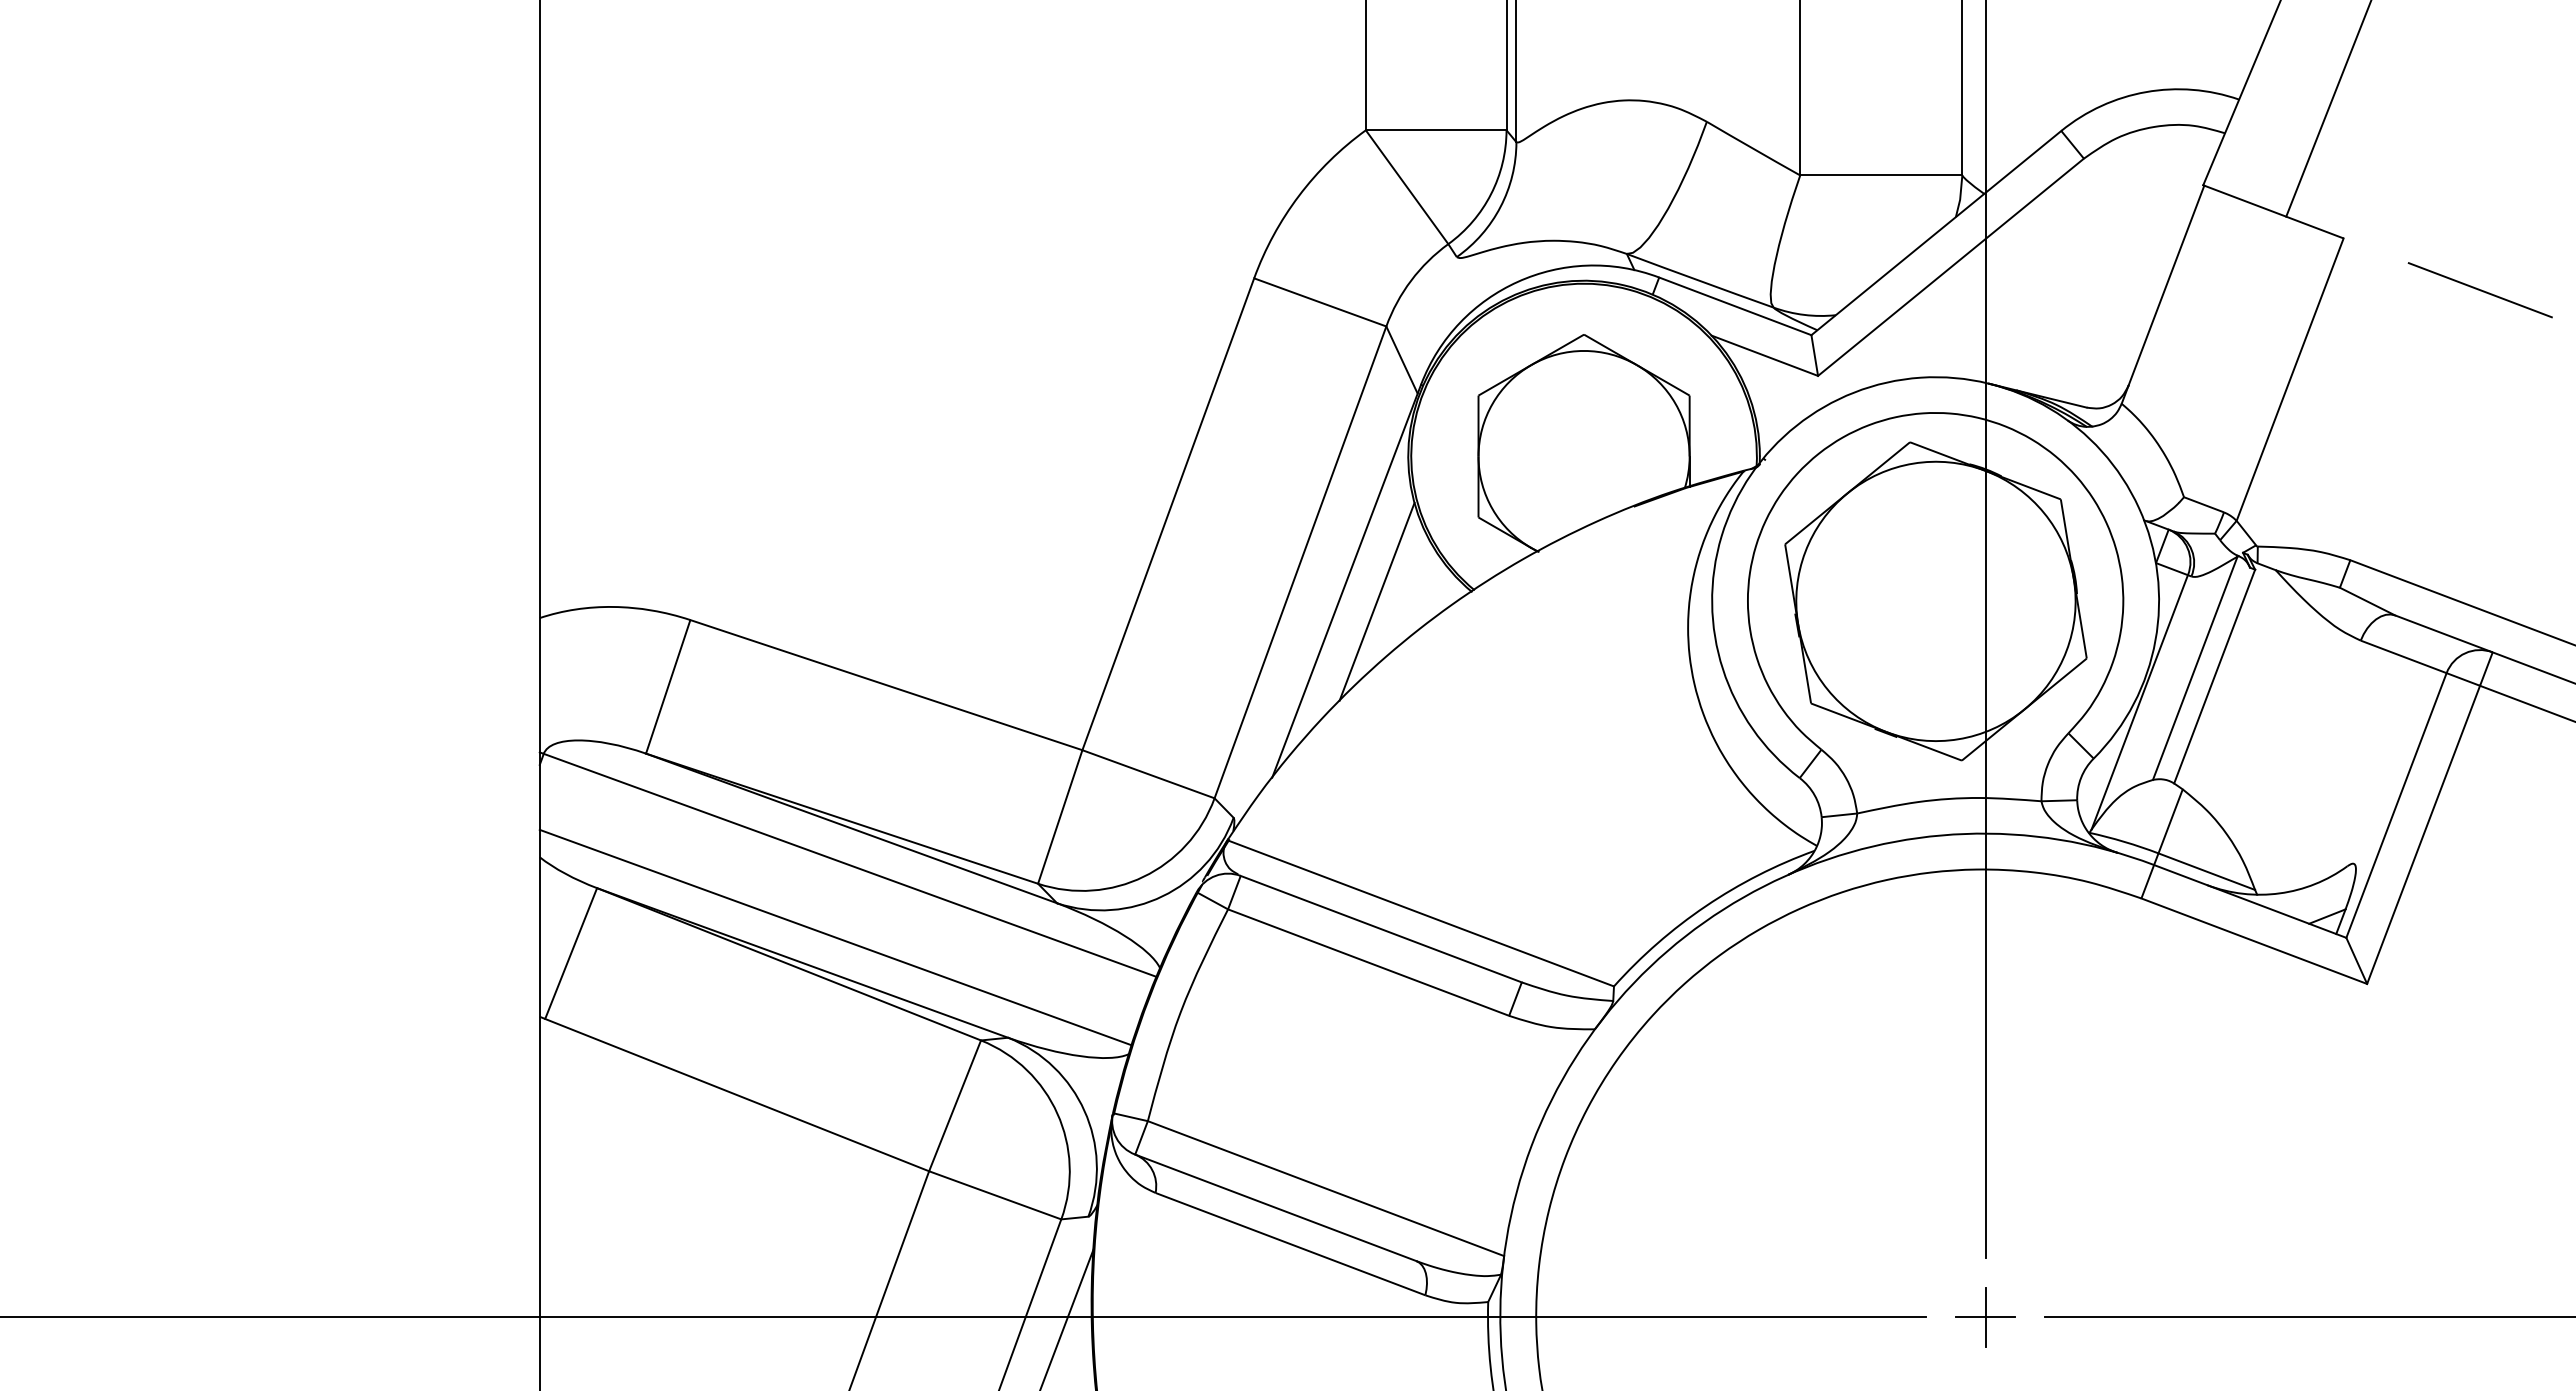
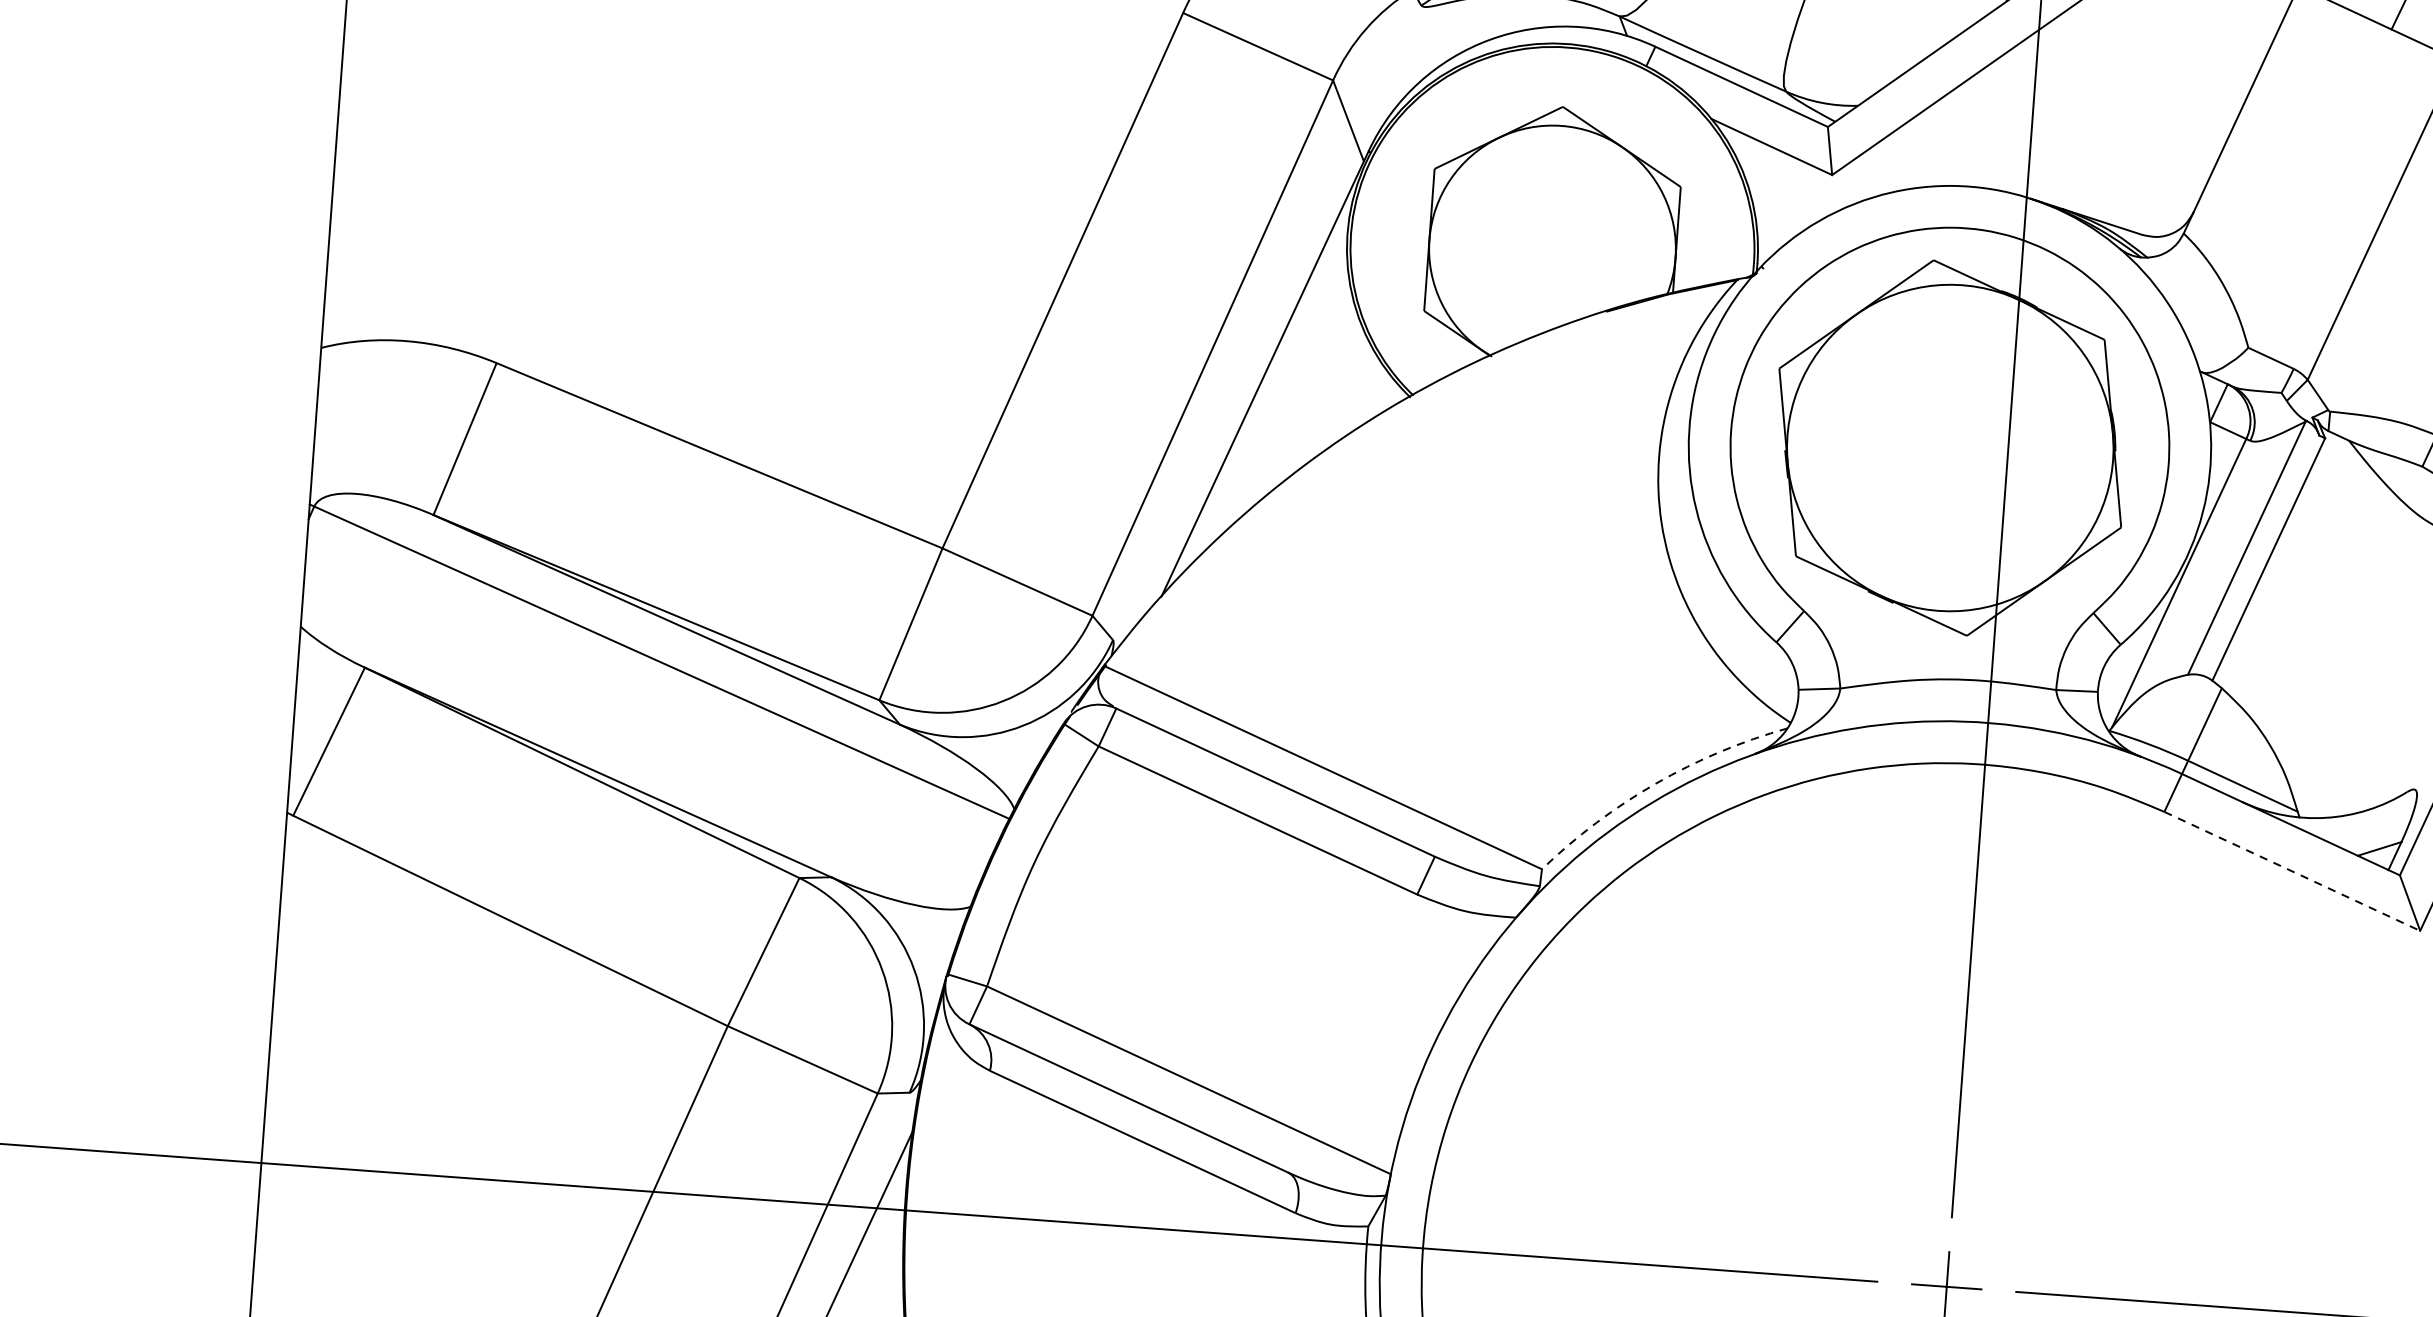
line: (1376, 601) -> (1298, 400), removed
arc: (1705, 906) -> (1655, 783), solid -> dashed
line: (835, 937) -> (638, 745), removed
line: (2254, 941) -> (2292, 871), solid -> dashed

